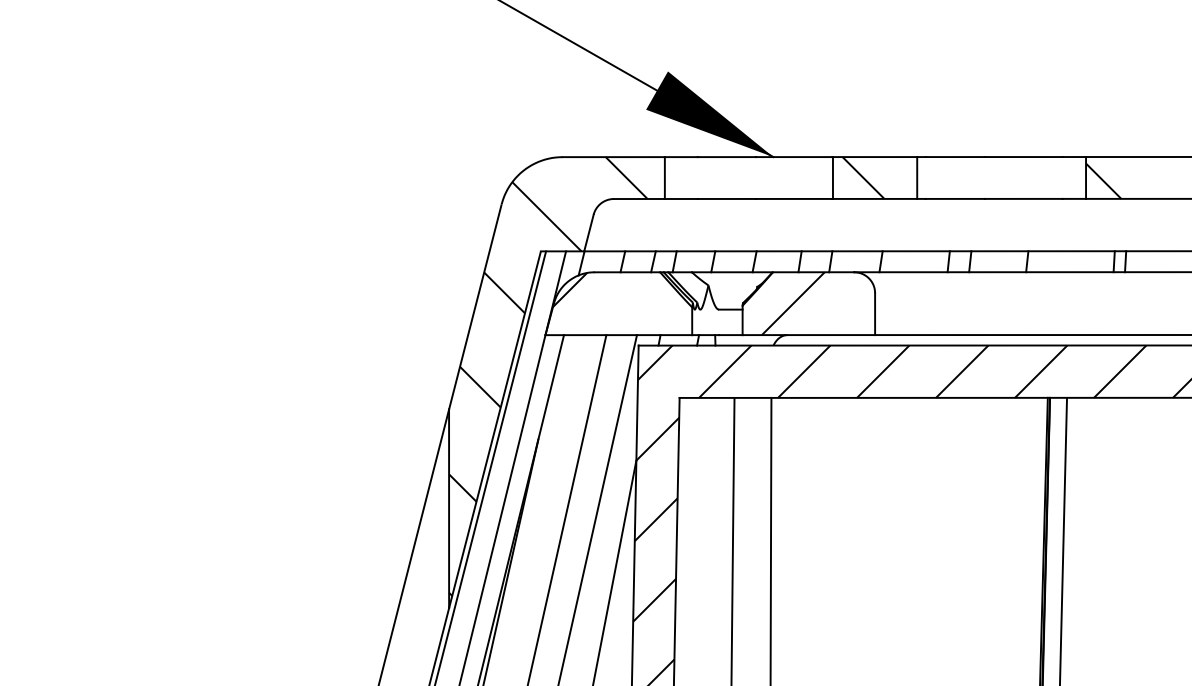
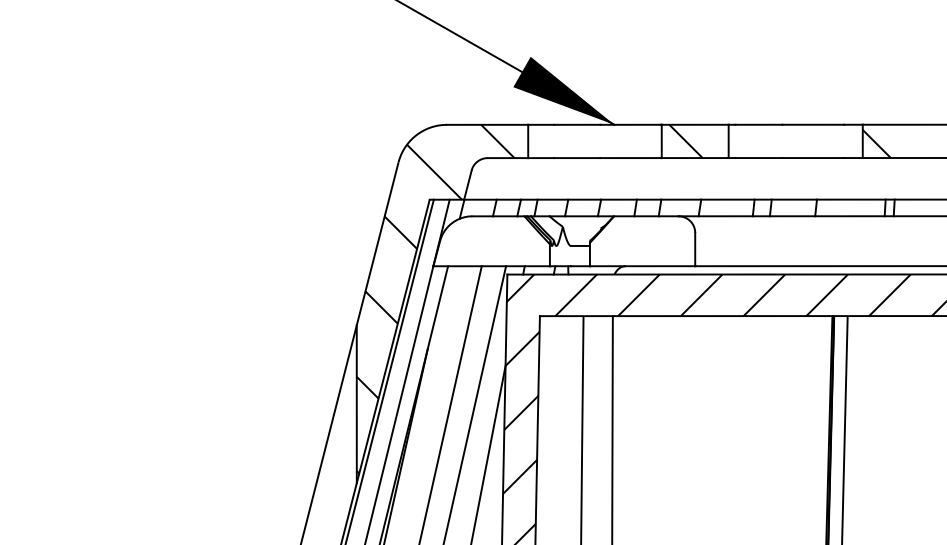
hatch: (569, 289) -> (452, 229), removed
hatch: (792, 303) -> (629, 241), removed

